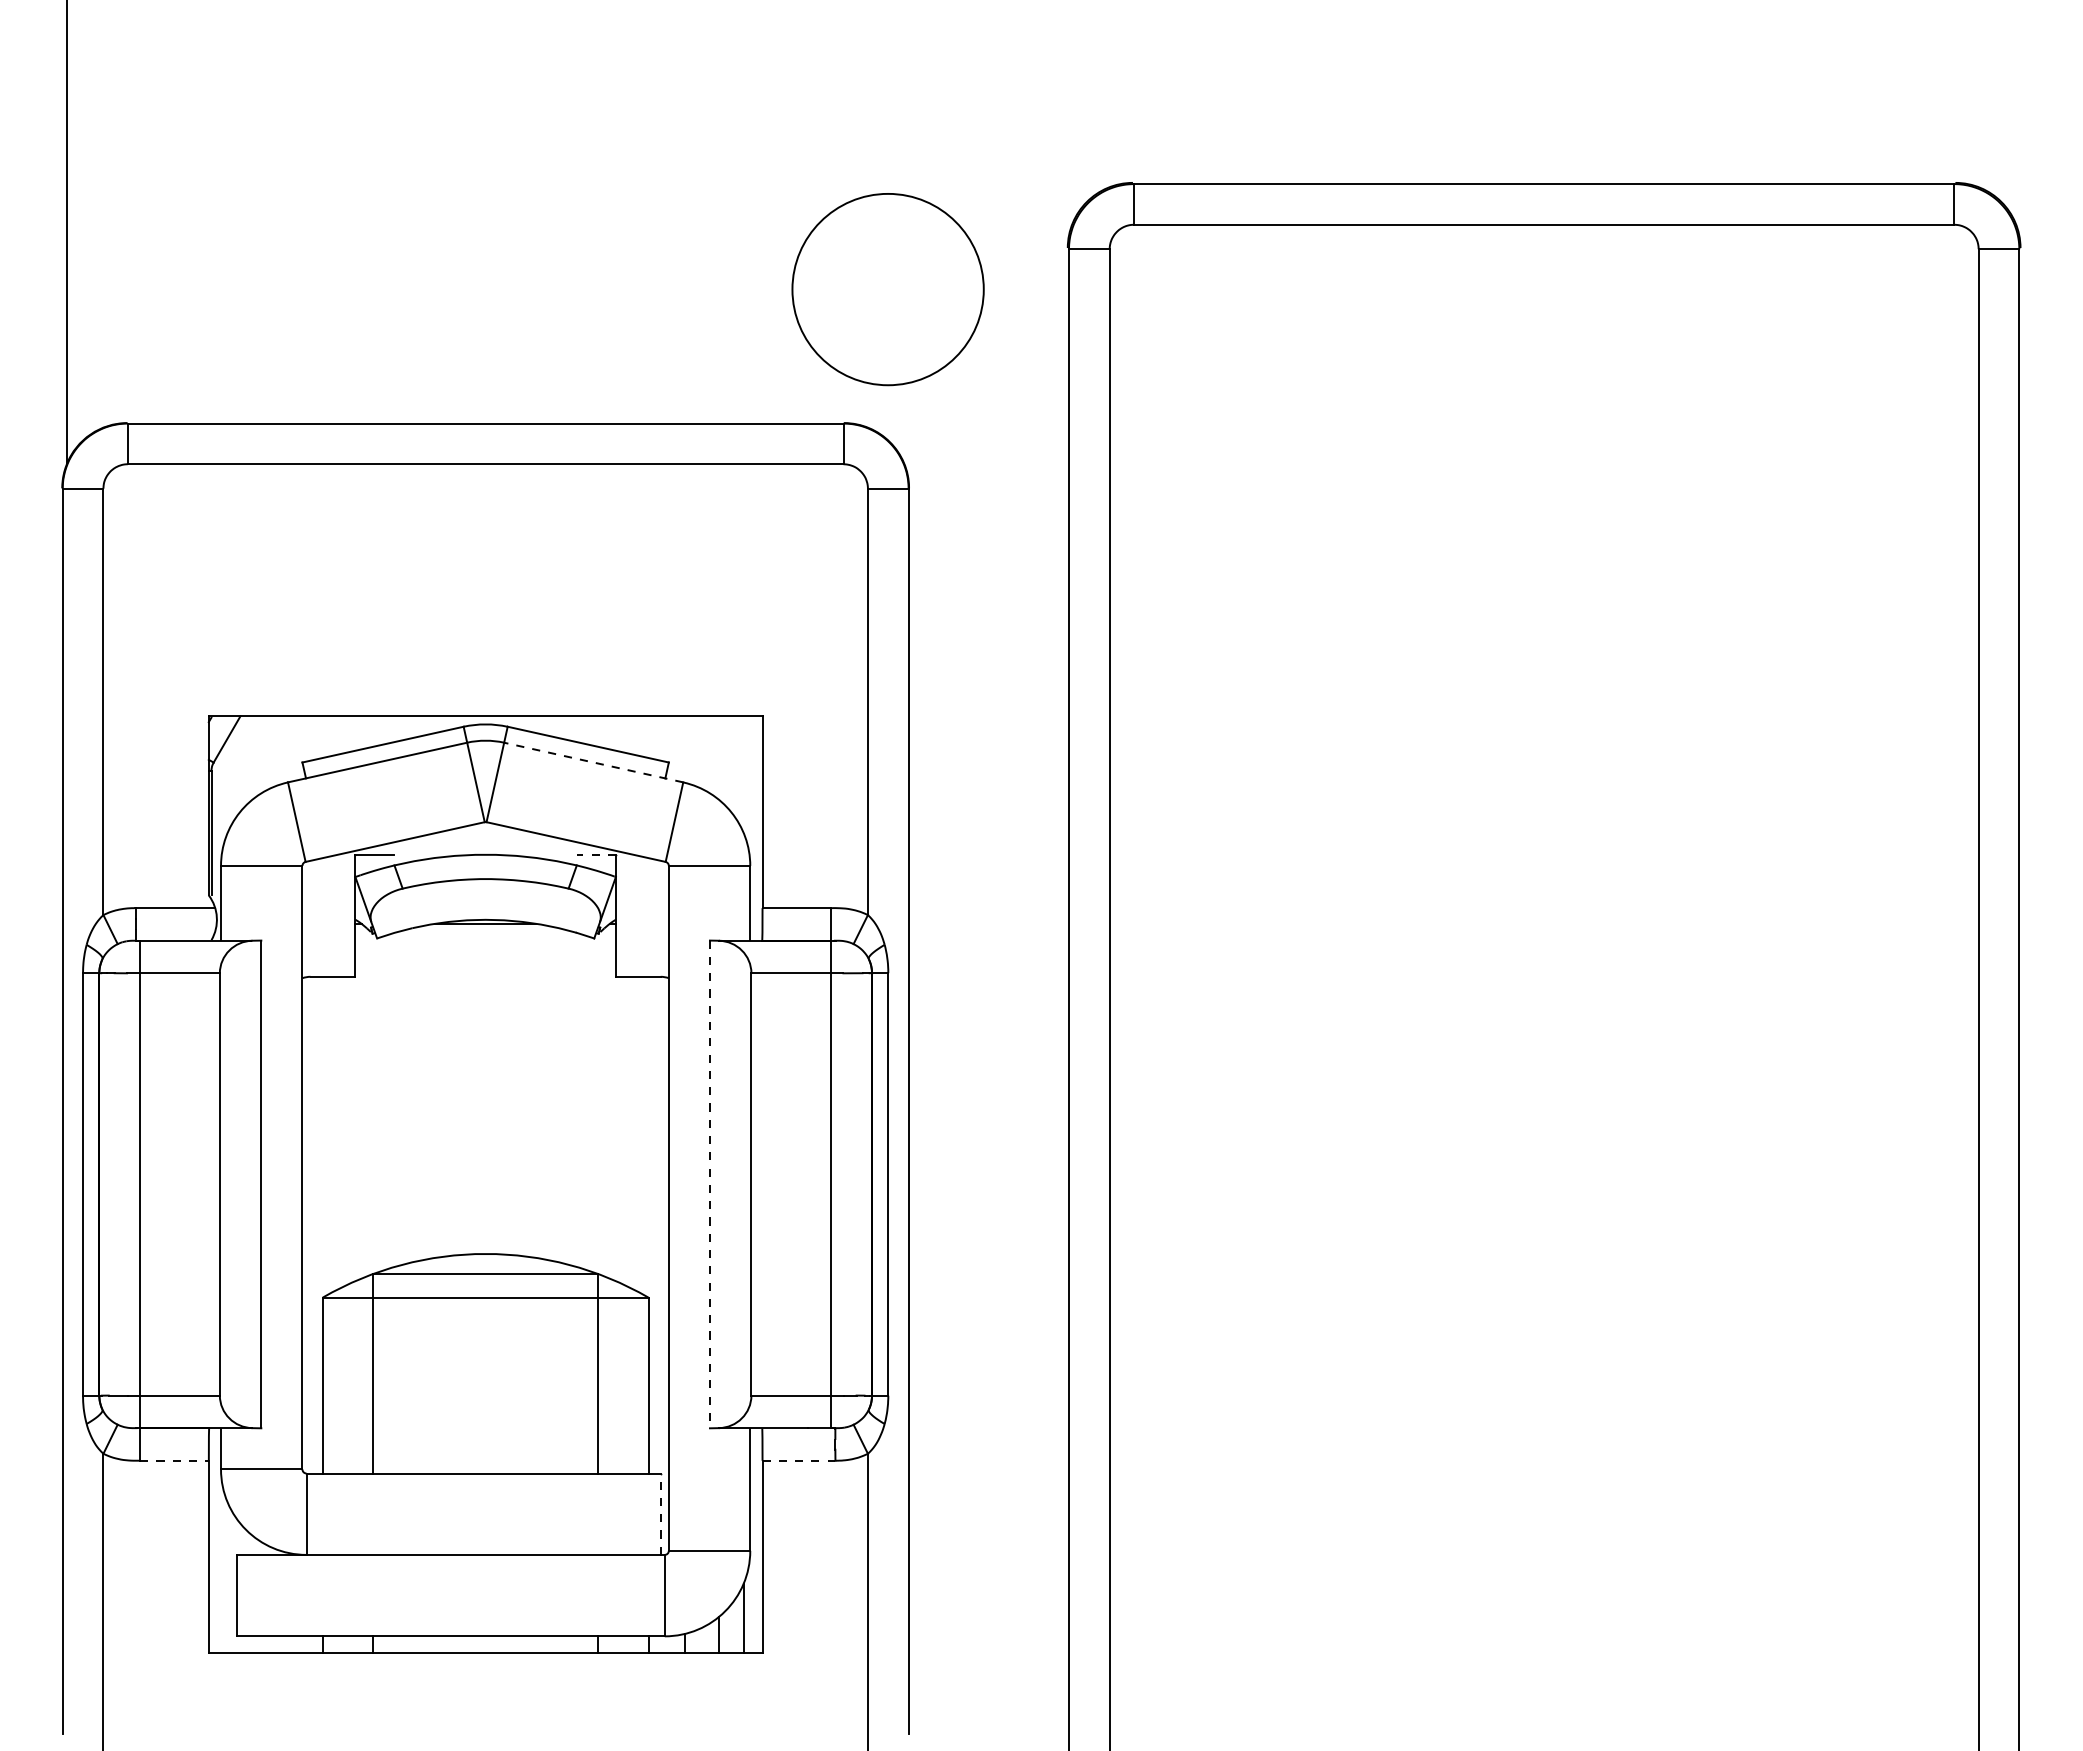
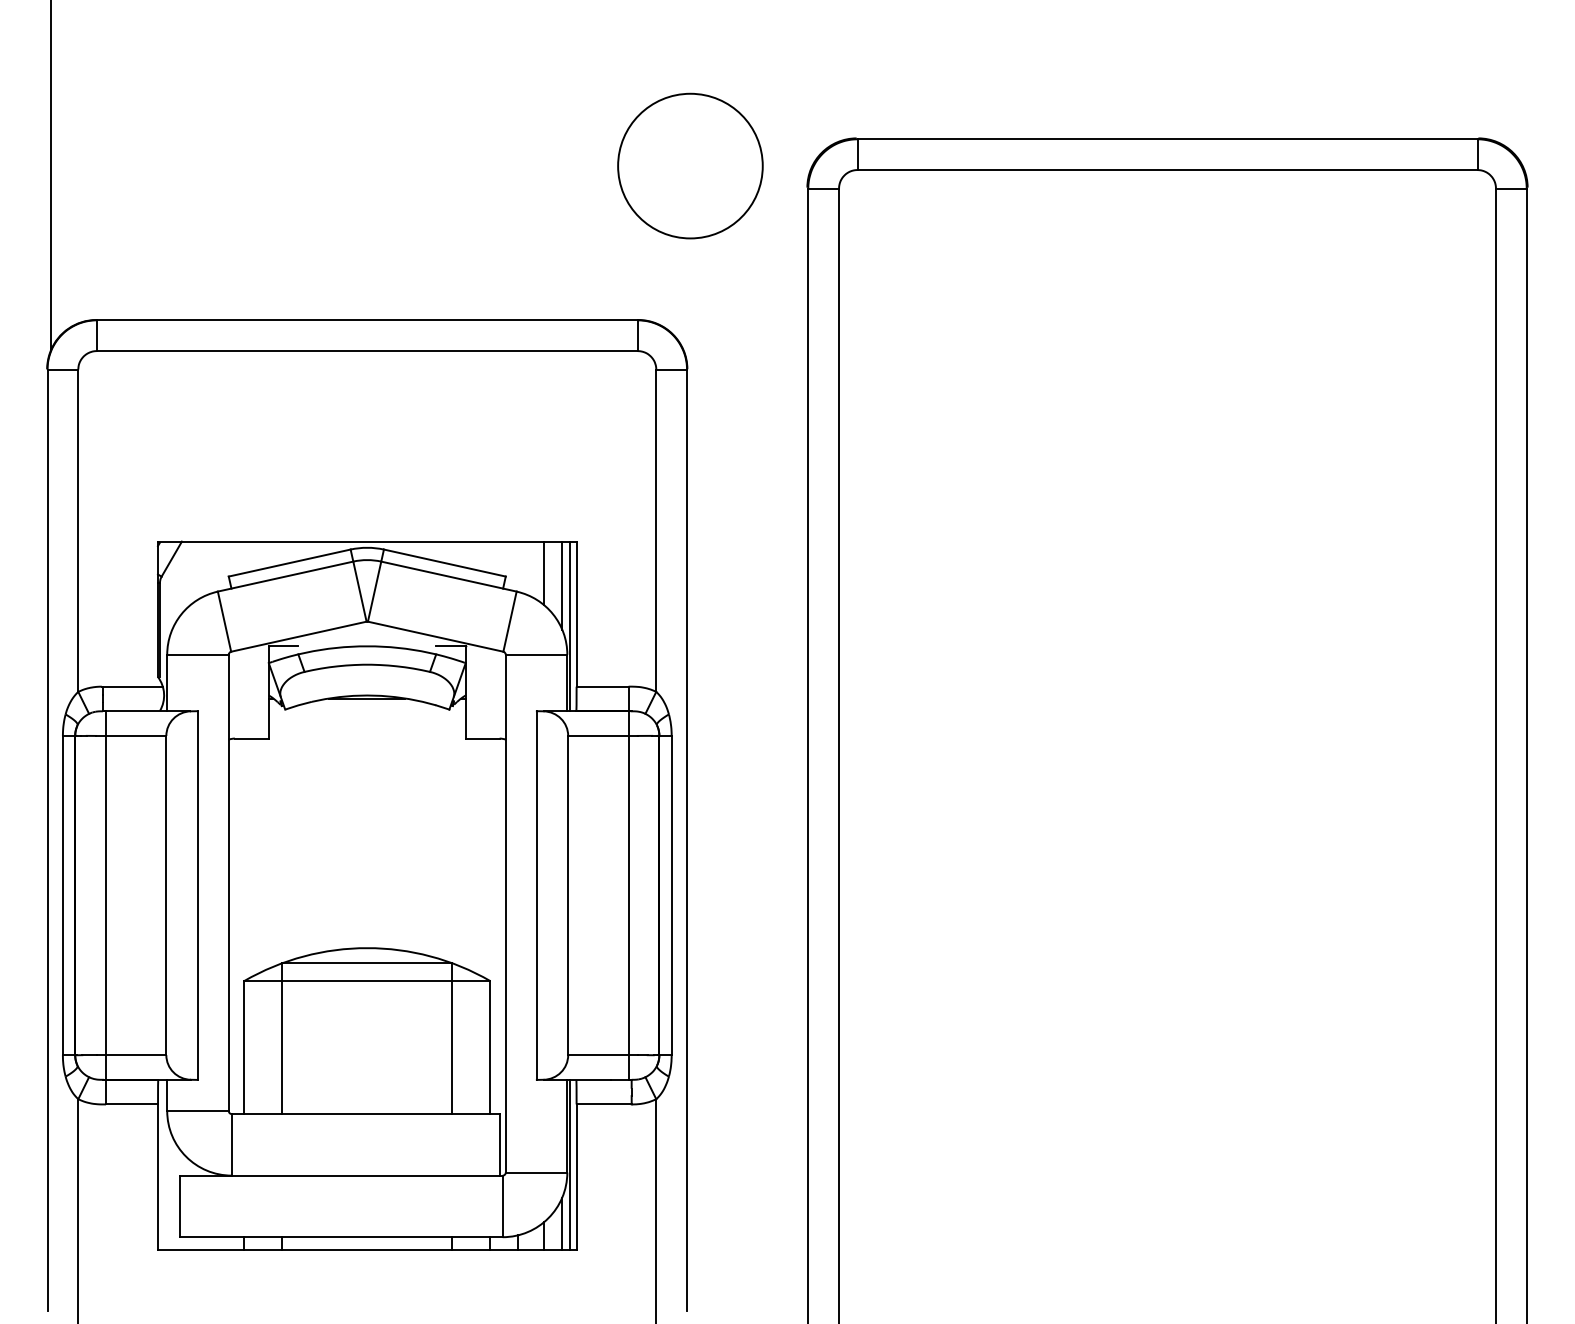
circle: (887, 289) -> (689, 166), moved
line: (719, 758) -> (544, 573), added
line: (593, 762) -> (448, 576), dashed -> solid
line: (743, 774) -> (562, 585), added
line: (754, 828) -> (570, 626), added
line: (596, 854) -> (451, 646), dashed -> solid
line: (709, 1184) -> (536, 895), dashed -> solid
line: (174, 1460) -> (132, 1104), dashed -> solid
line: (799, 1460) -> (604, 1104), dashed -> solid
line: (660, 1514) -> (499, 1145), dashed -> solid
line: (754, 1540) -> (570, 1164), added

